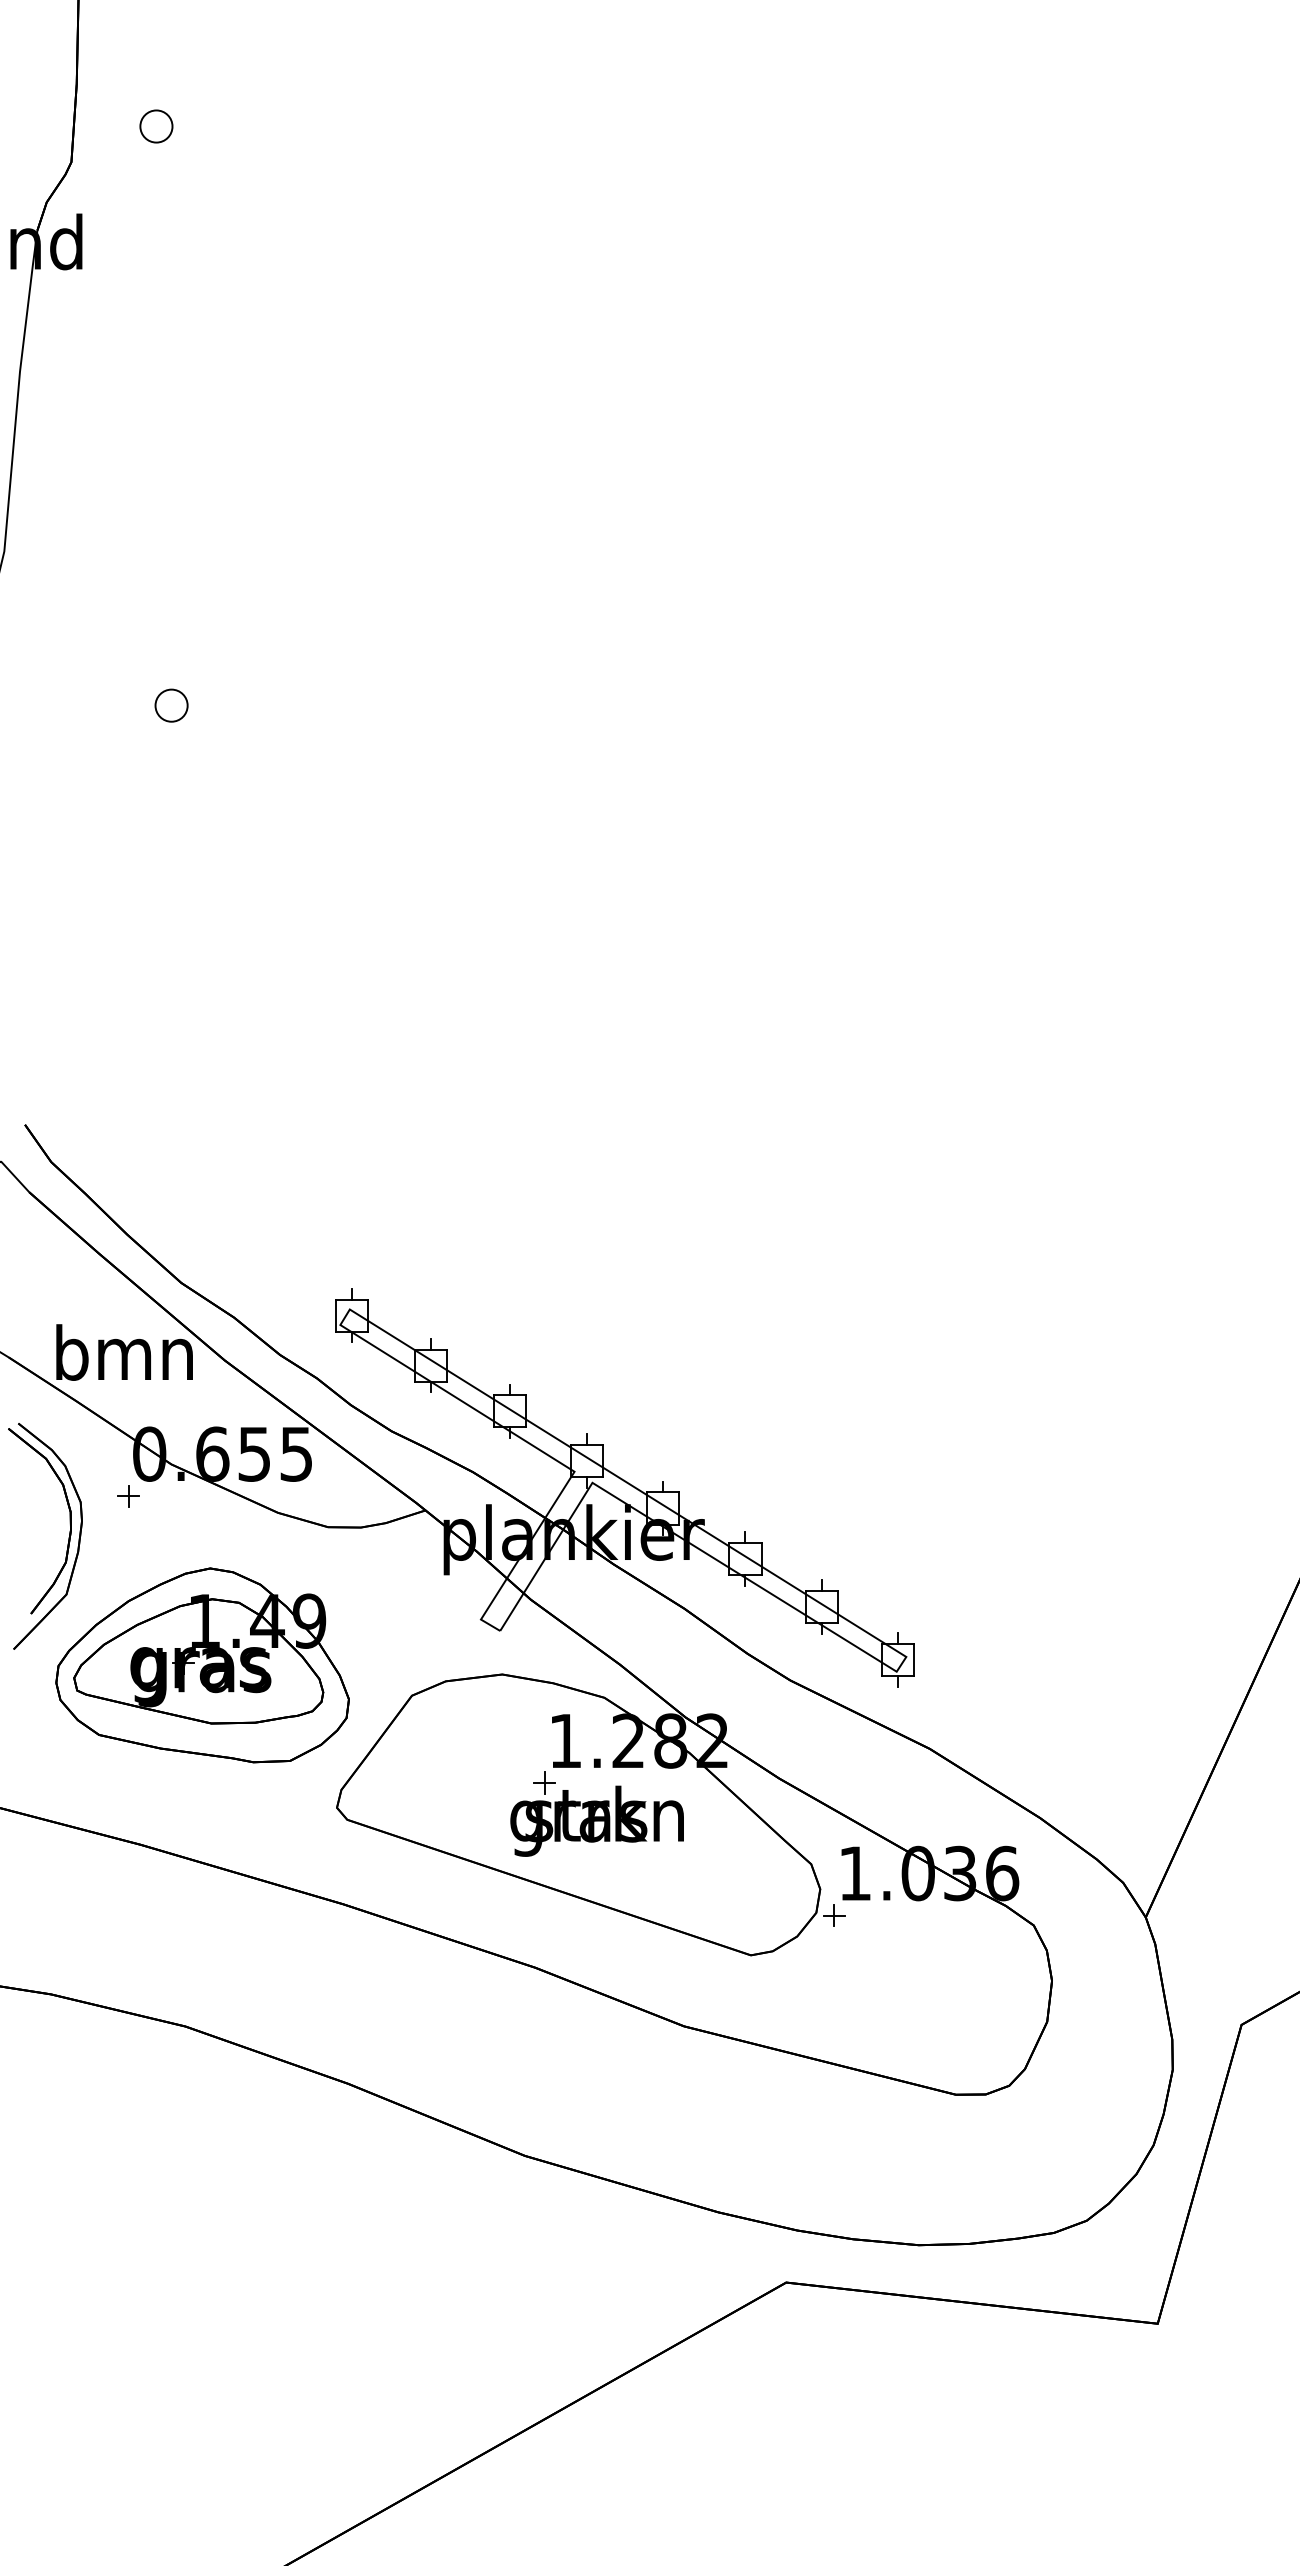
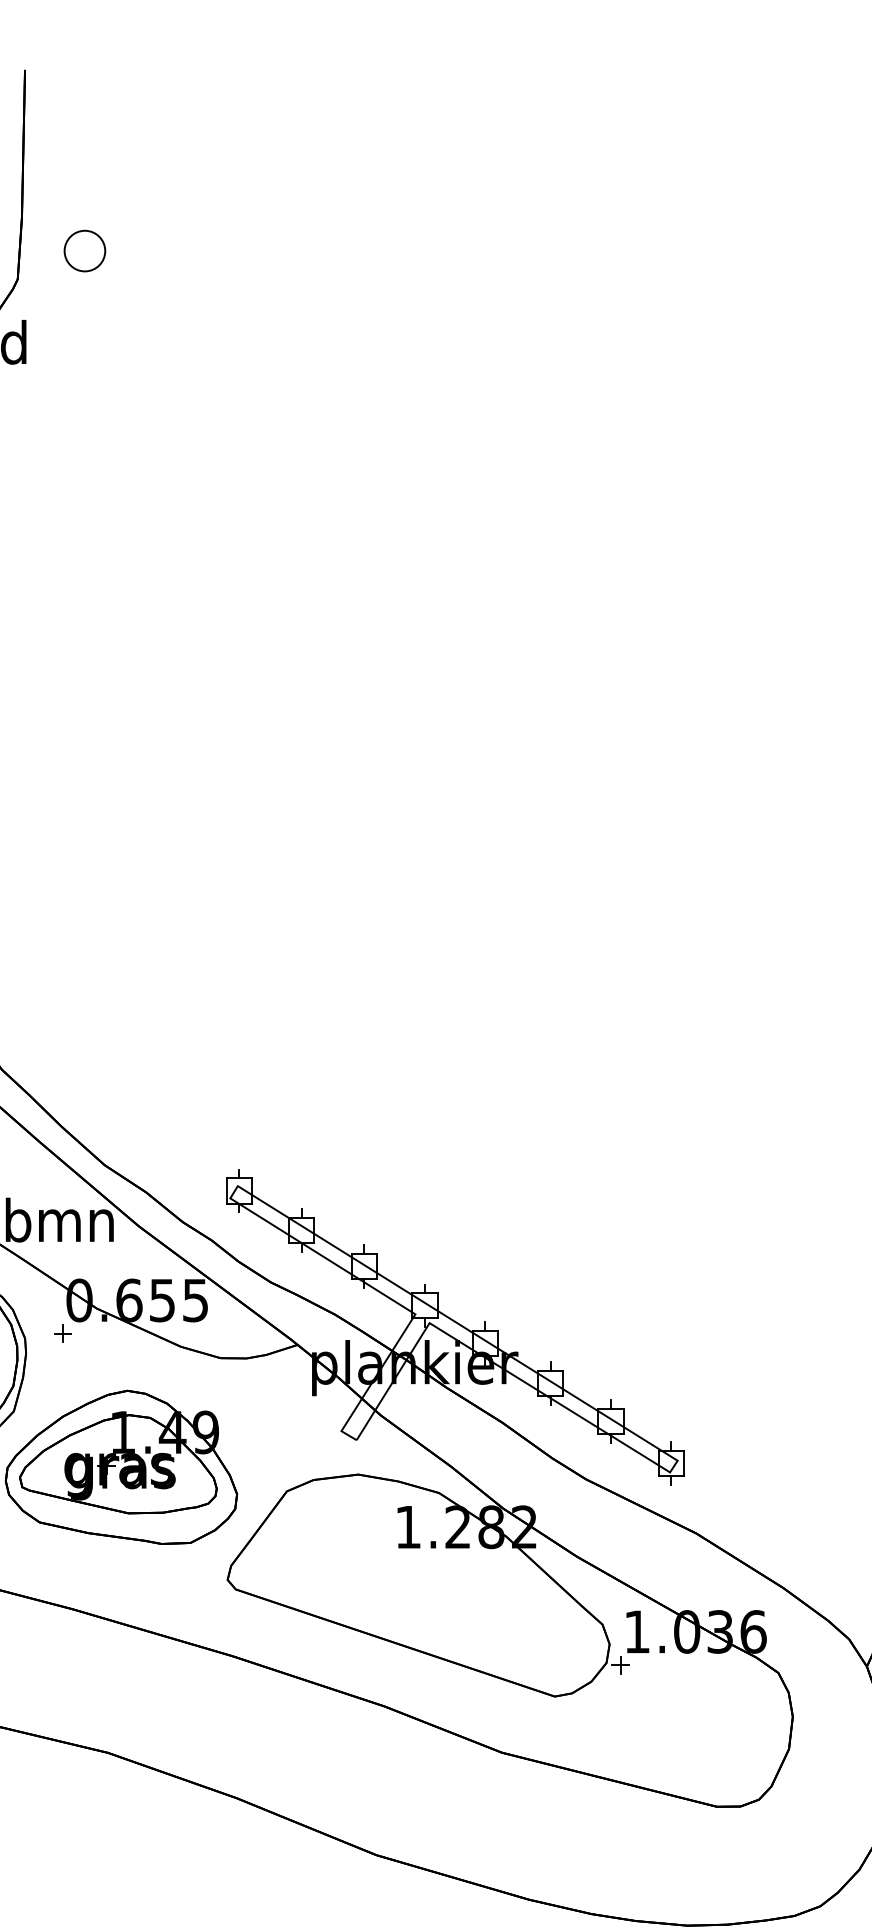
part: (156, 126) -> (84, 251), size x1.6
part: (171, 705) -> (96, 708), removed
part: (596, 1813) -> (432, 1584), removed

